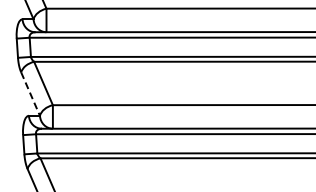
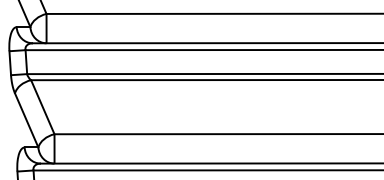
line: (30, 94) -> (26, 120), dashed -> solid

